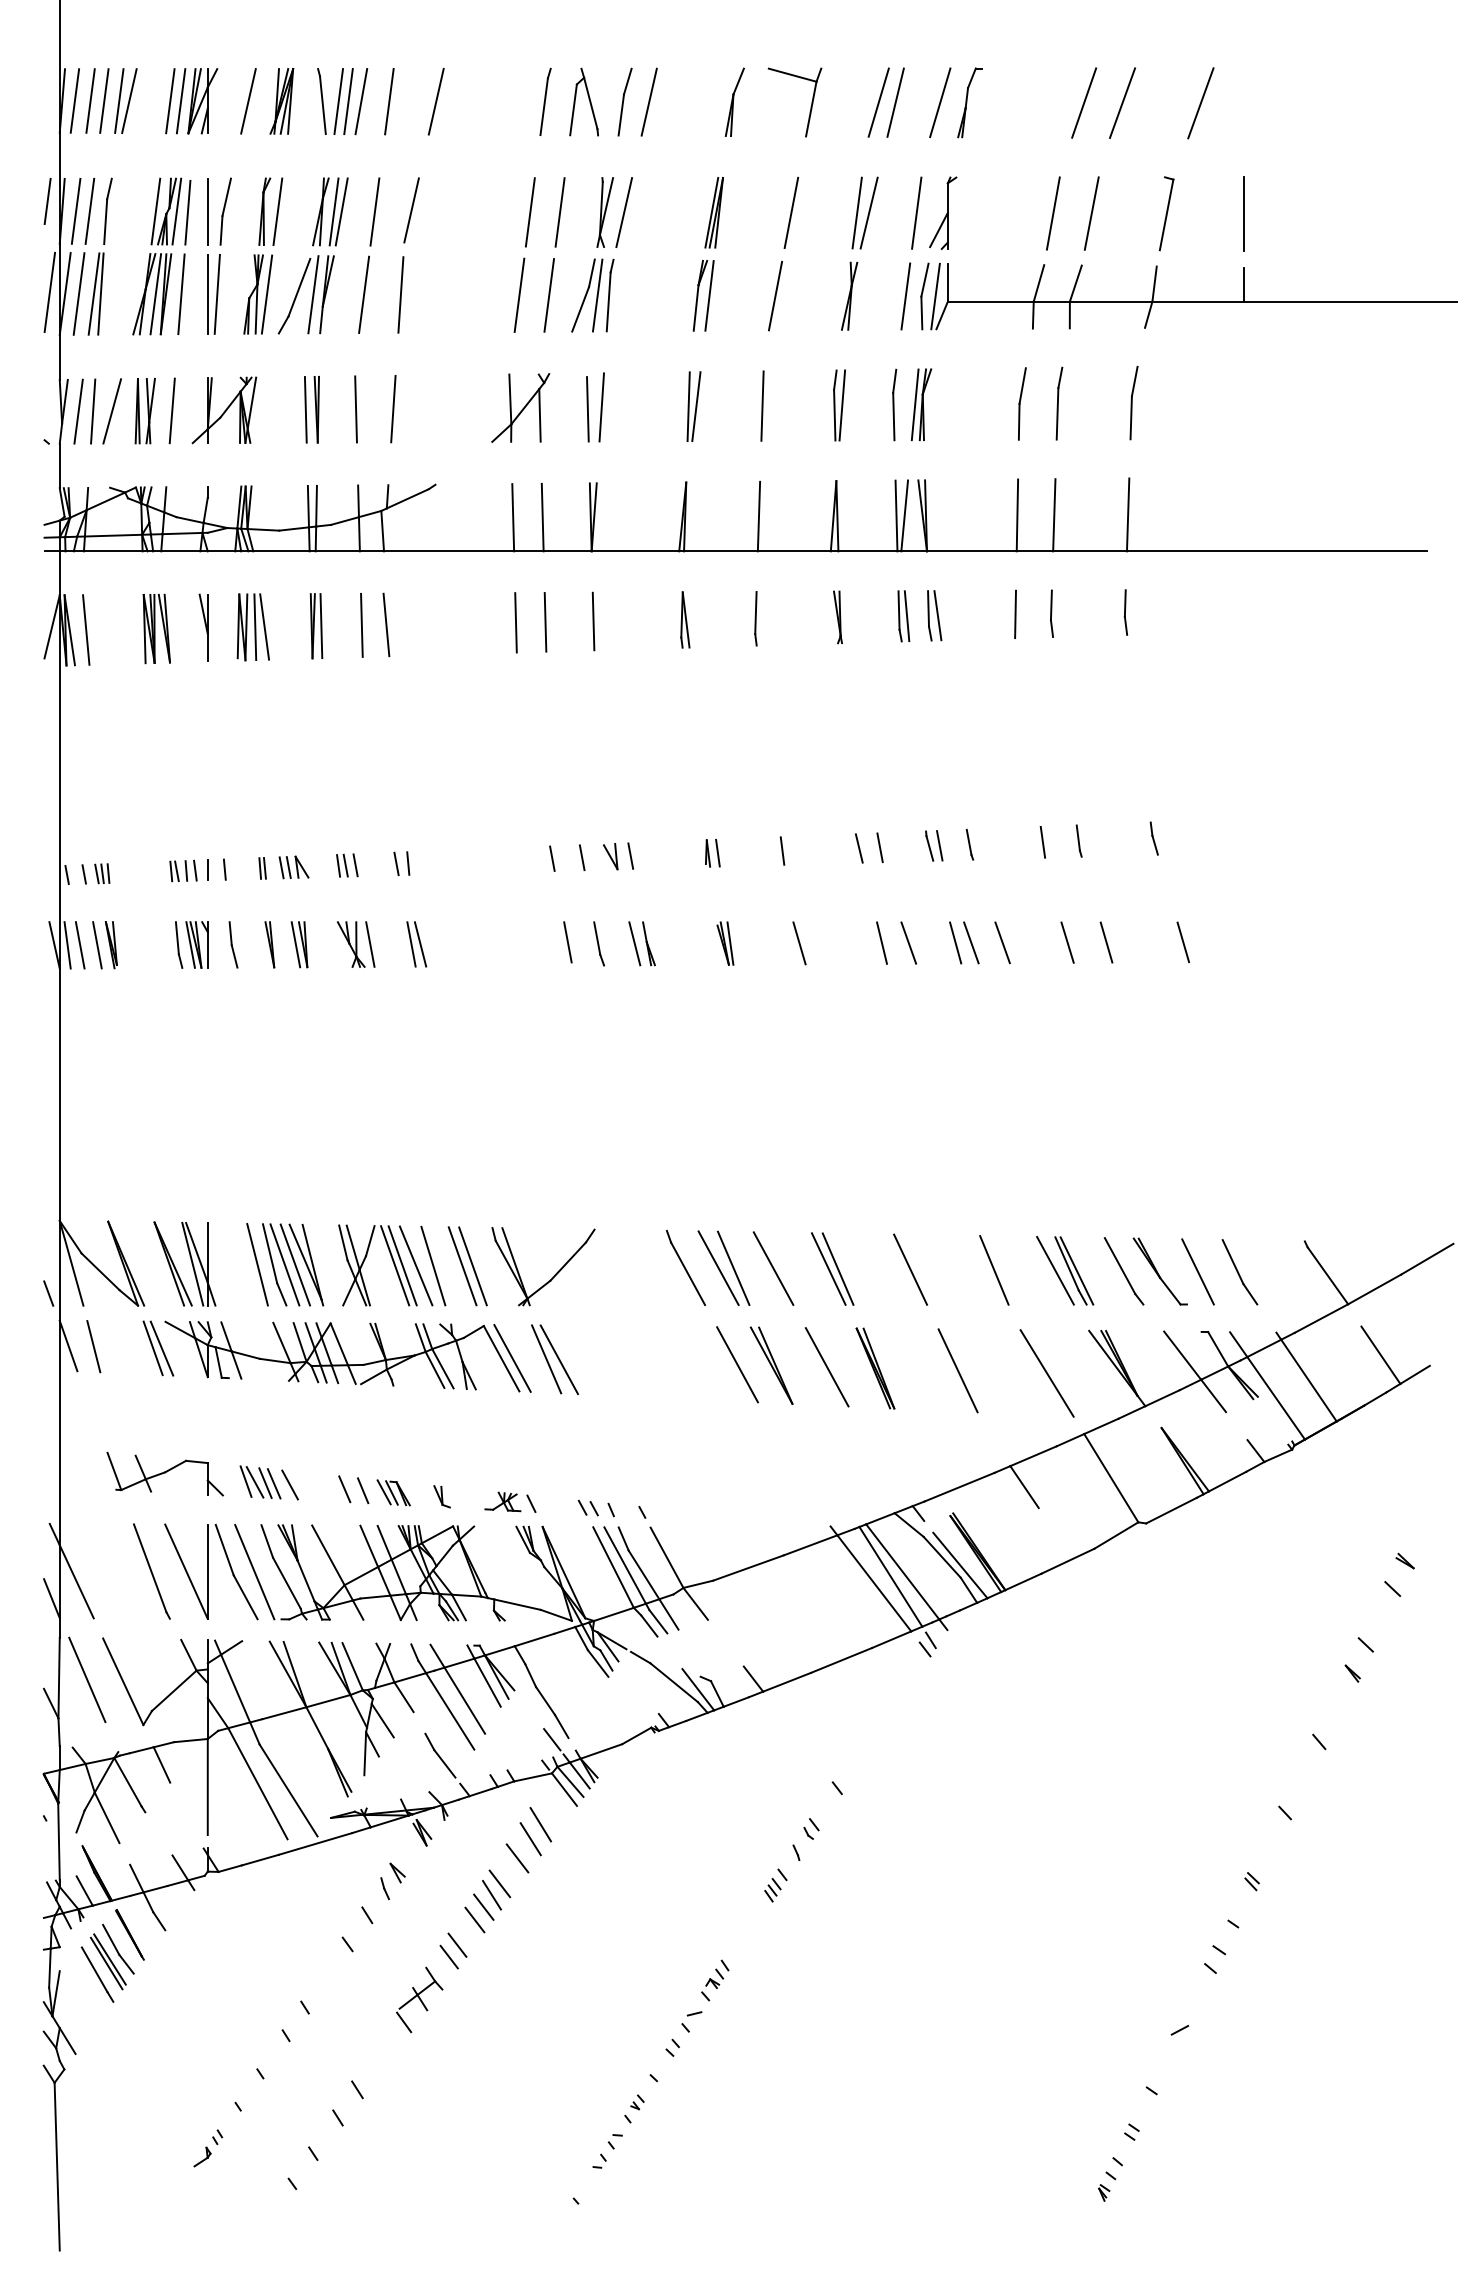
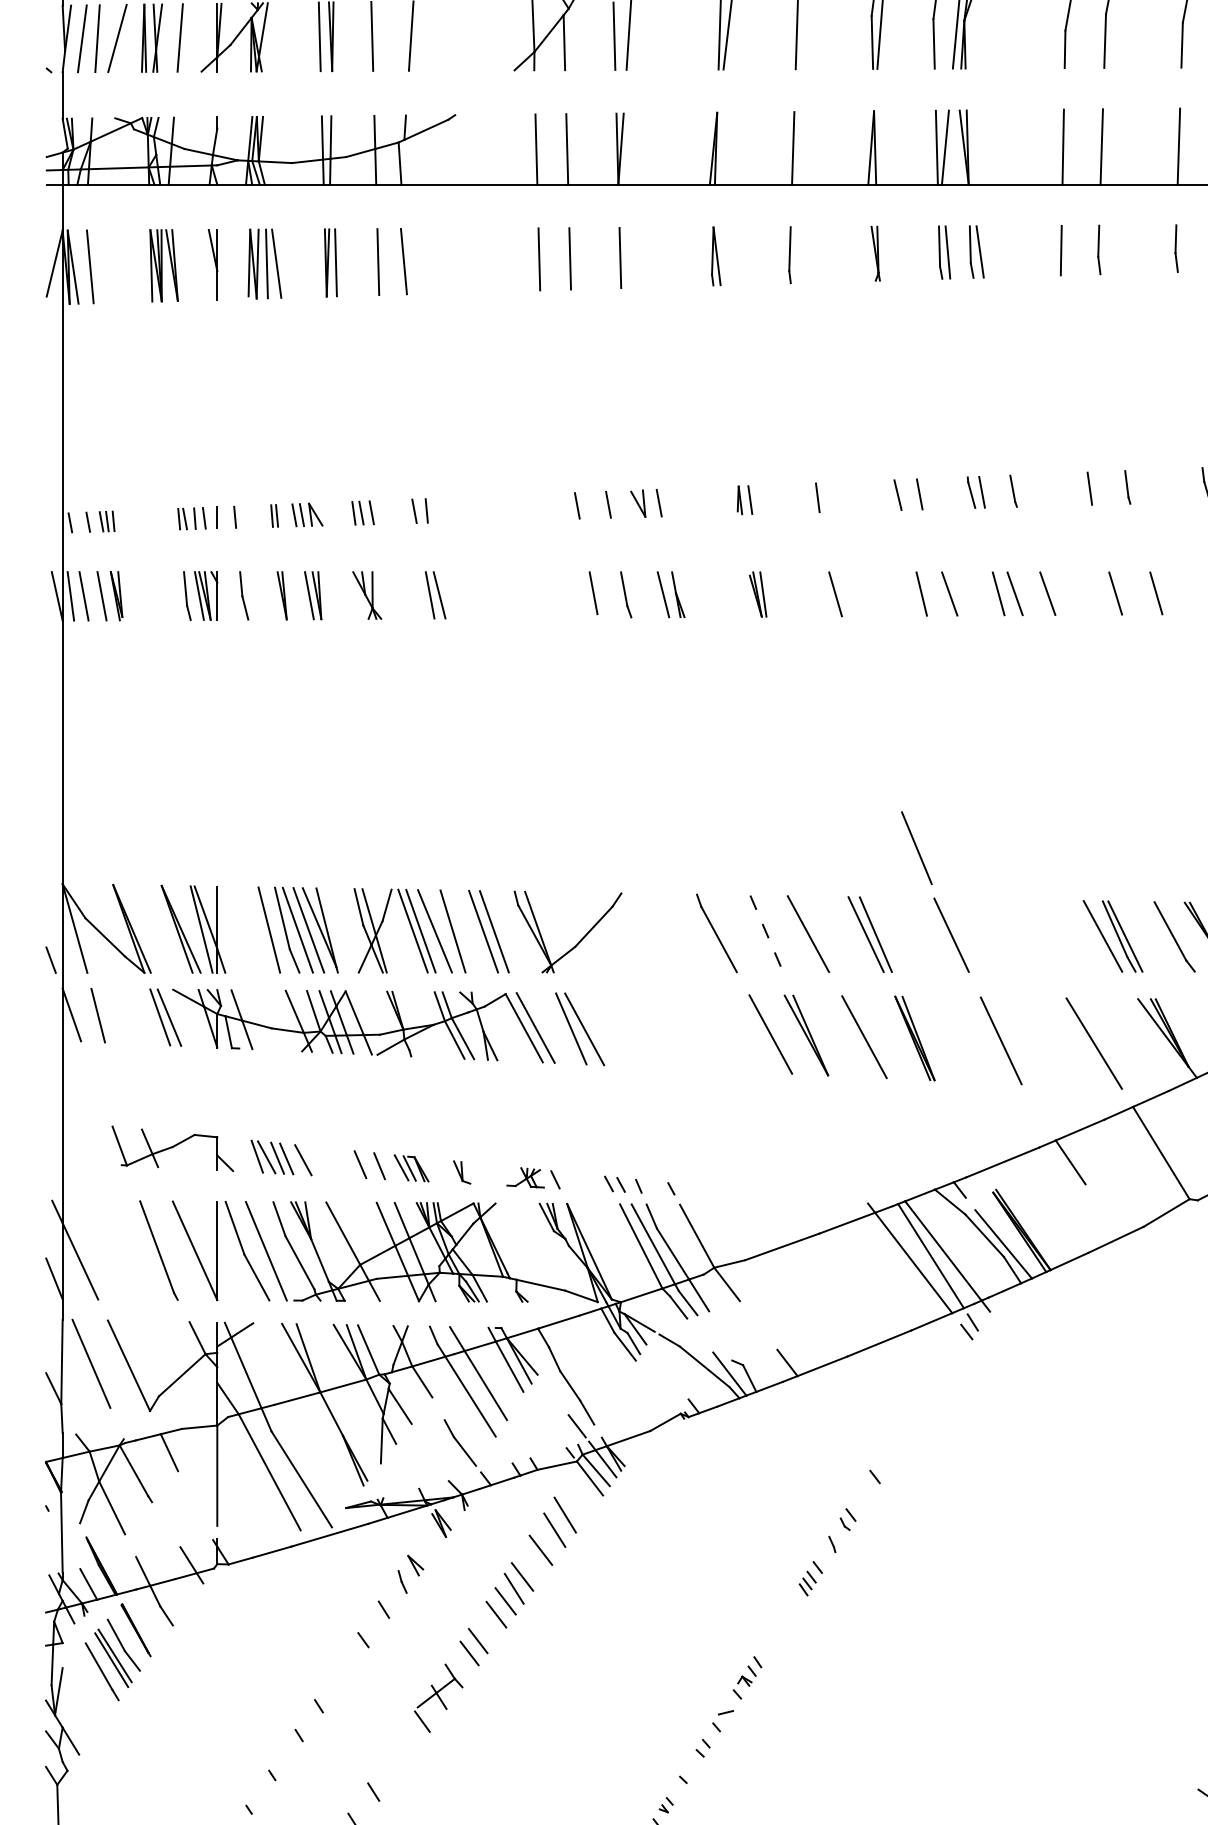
line: (370, 944) -> (387, 595), removed
line: (718, 1267) -> (750, 932), removed
line: (733, 1268) -> (766, 933), solid -> dashed
line: (994, 1270) -> (917, 848), moved

